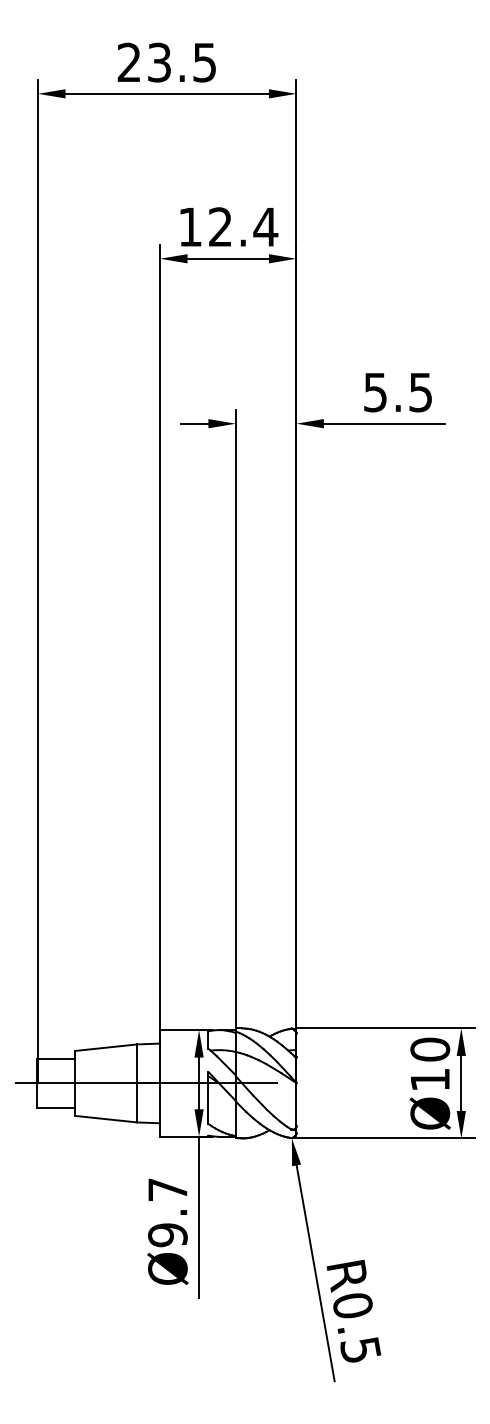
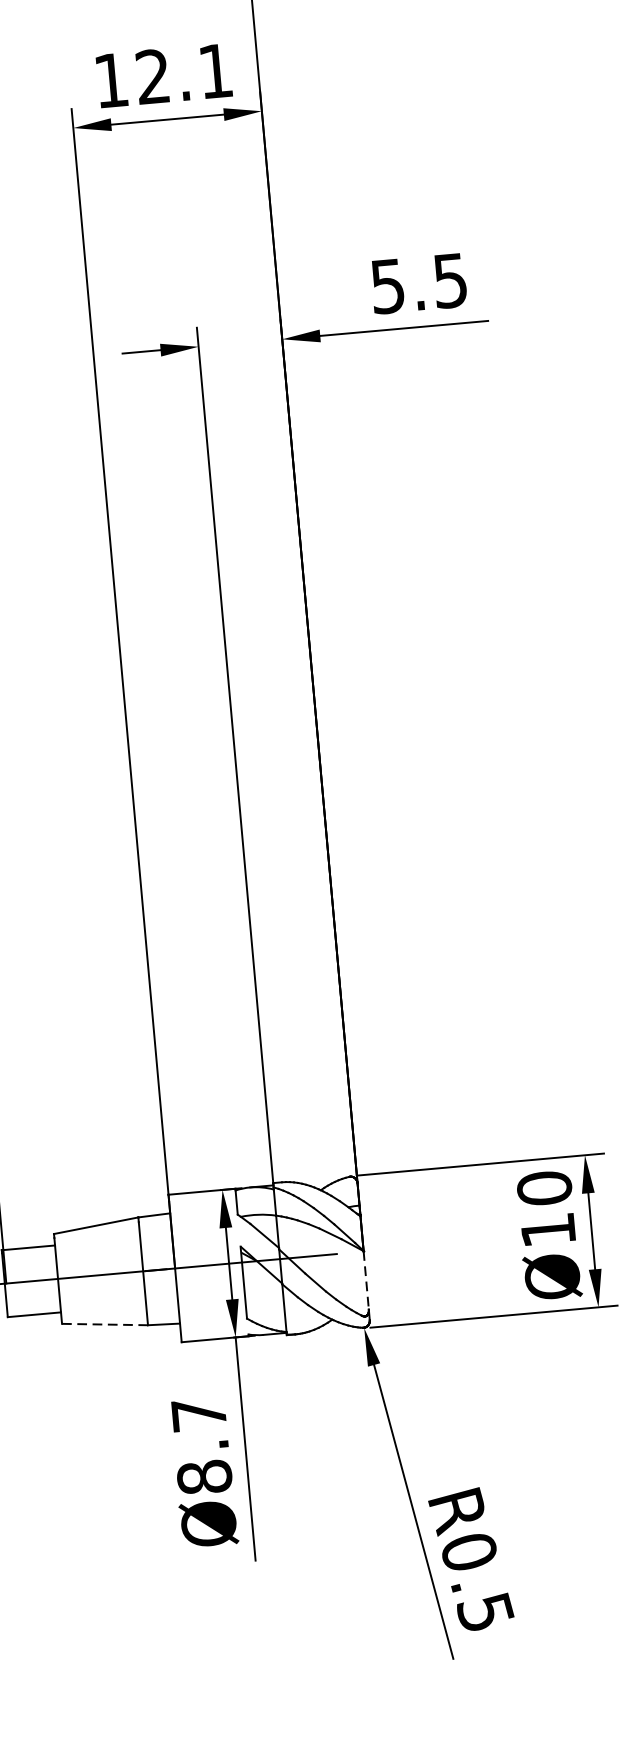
text: (265, 226) -> (215, 70), 12.4 -> 12.1
line: (296, 1104) -> (366, 1280), solid -> dashed
line: (106, 1119) -> (105, 1324), solid -> dashed
text: (167, 1235) -> (204, 1477), Ø9.7 -> Ø8.7

